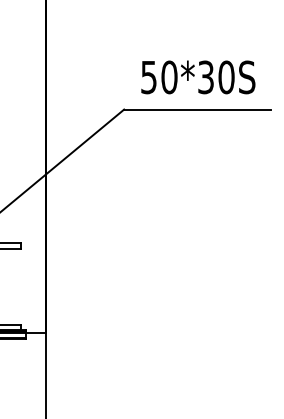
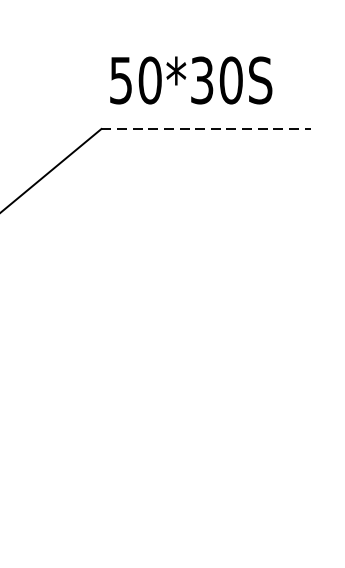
text: (198, 77) -> (191, 80), moved
line: (197, 109) -> (205, 128), solid -> dashed

